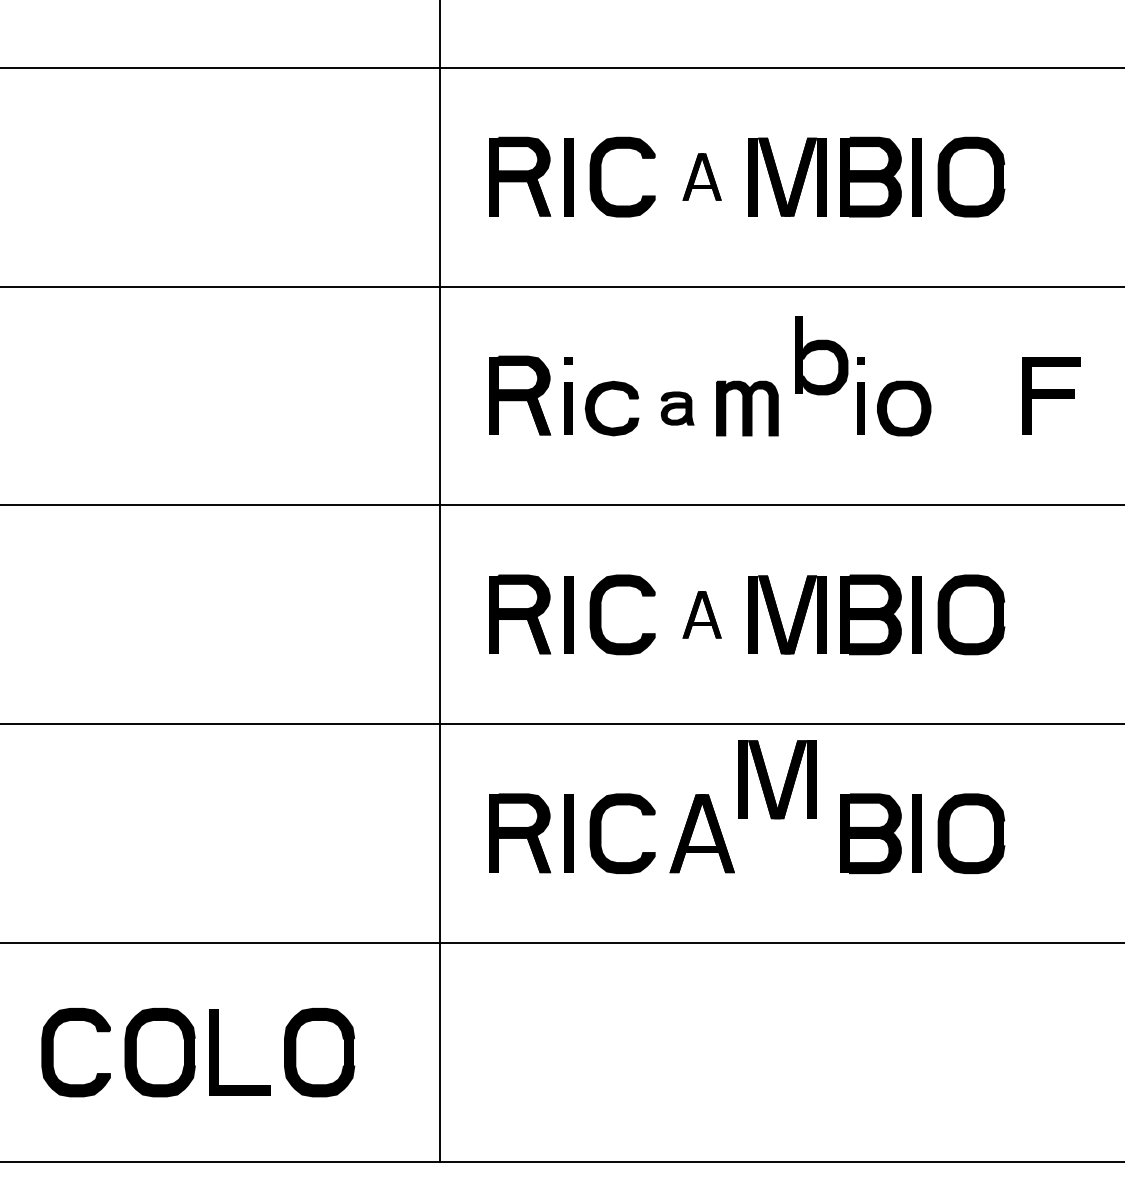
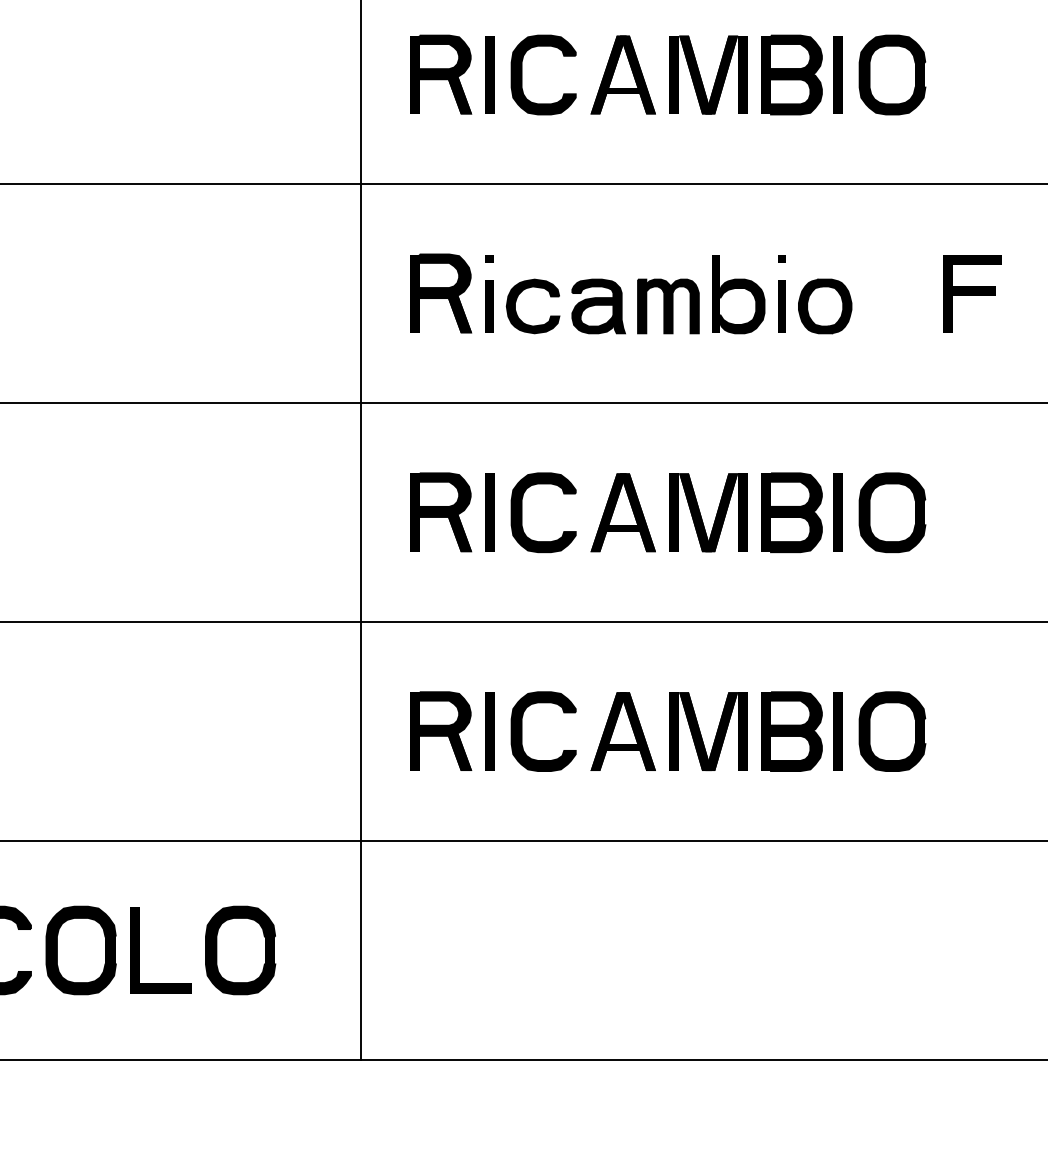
part: (701, 176) -> (622, 74), size x1.67
part: (821, 355) -> (738, 294), moved
part: (677, 408) -> (598, 306), size x1.67
part: (701, 614) -> (622, 512), size x1.67
part: (770, 782) -> (701, 734), moved

